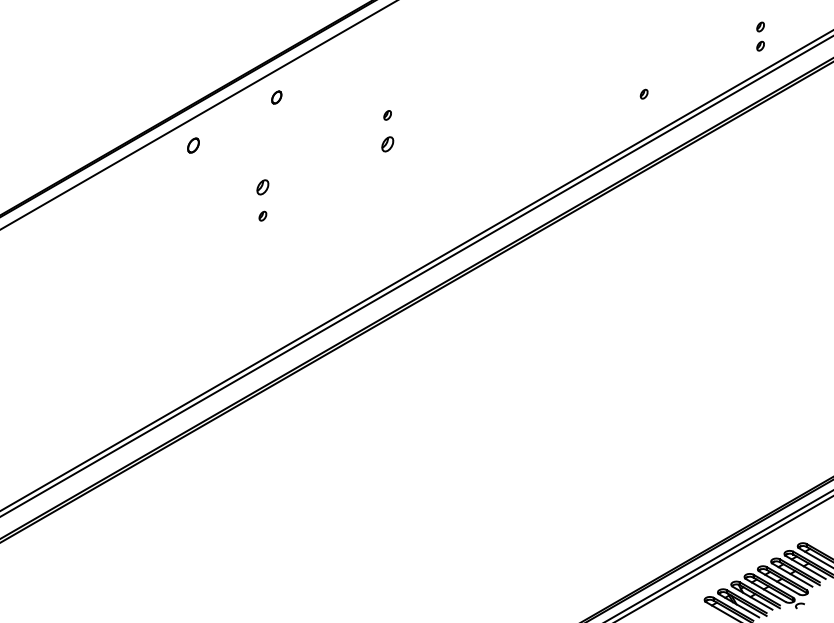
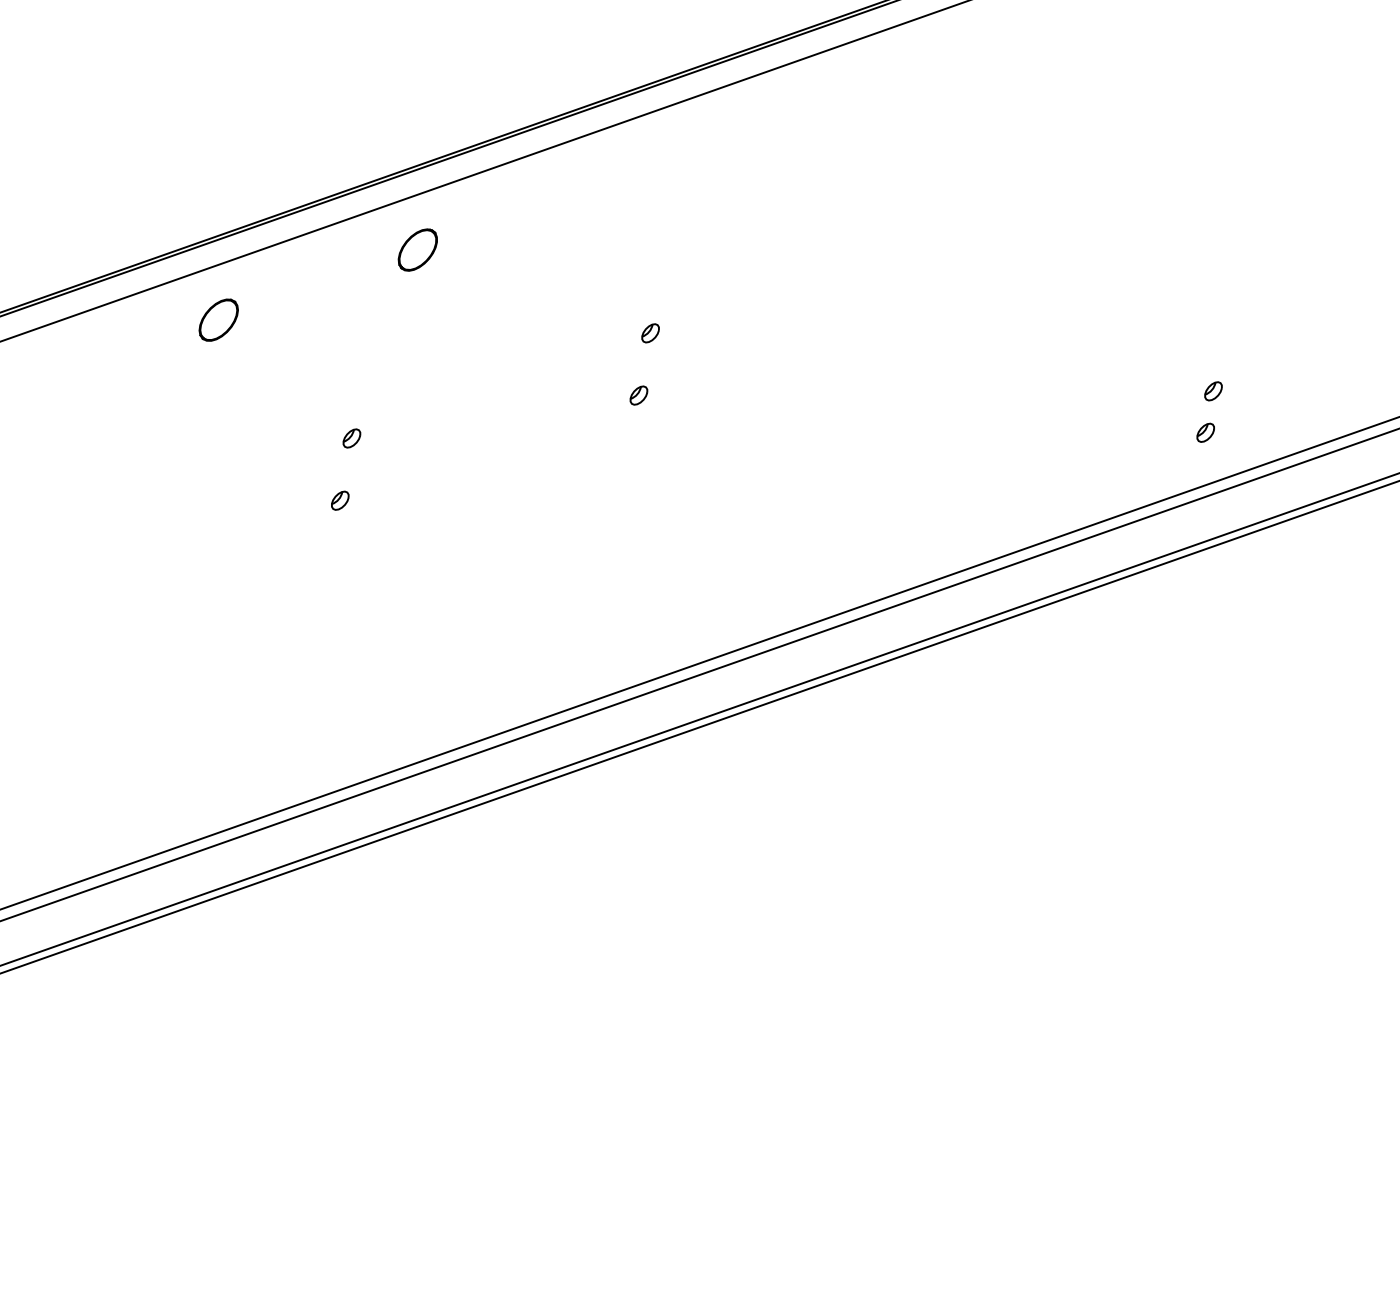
part: (276, 97) -> (417, 249), size x1.67
part: (643, 113) -> (1204, 432), added
part: (387, 143) -> (638, 393), size x0.62
part: (193, 145) -> (218, 319), size x1.43
part: (262, 187) -> (350, 438), size x0.62

